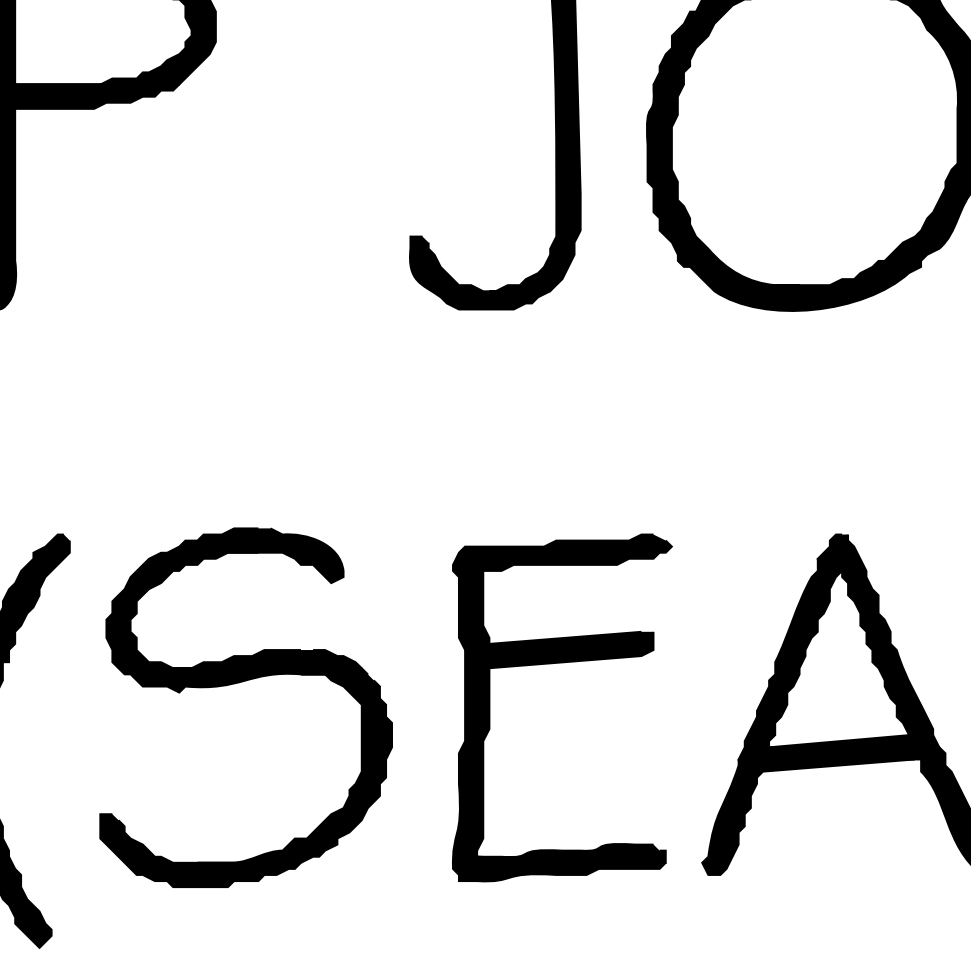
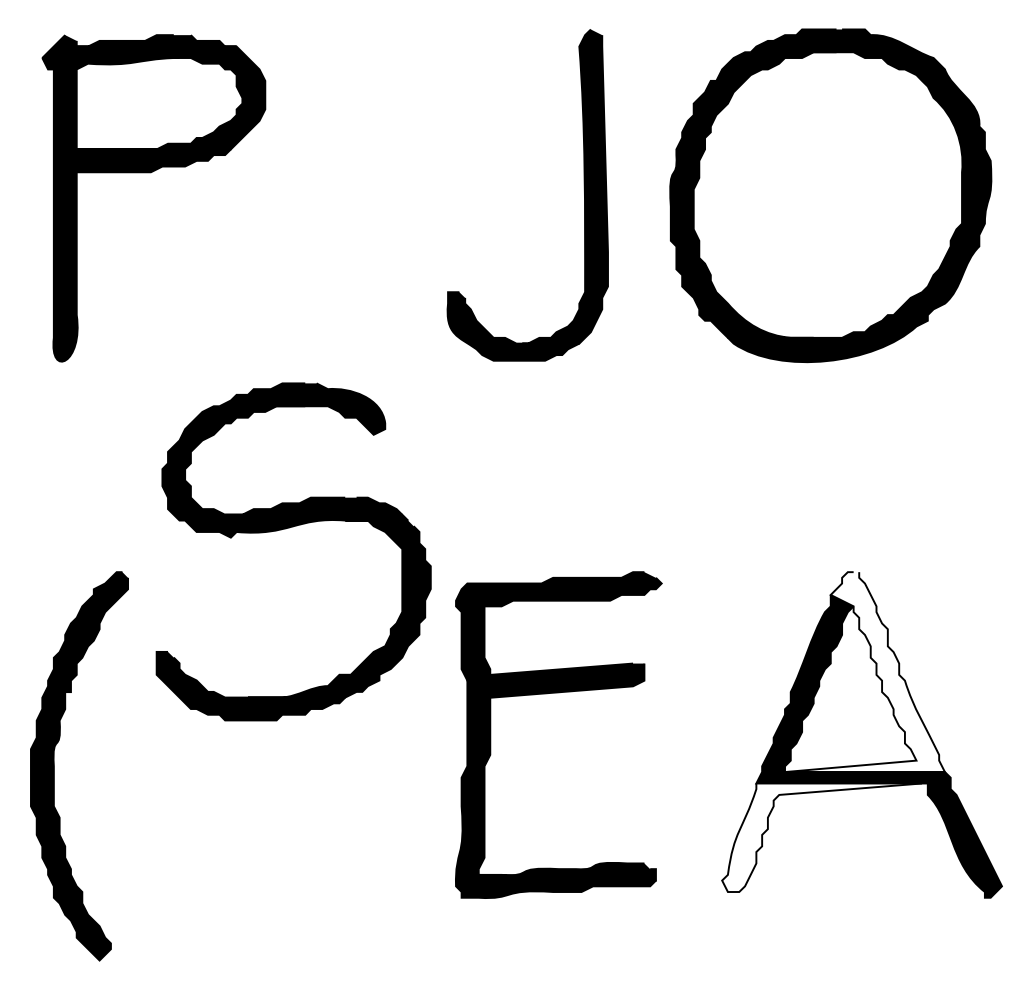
fill: (853, 641) -> (864, 672), removed
part: (562, 663) -> (558, 693), moved
part: (241, 682) -> (289, 528), moved
fill: (808, 816) -> (822, 837), removed

